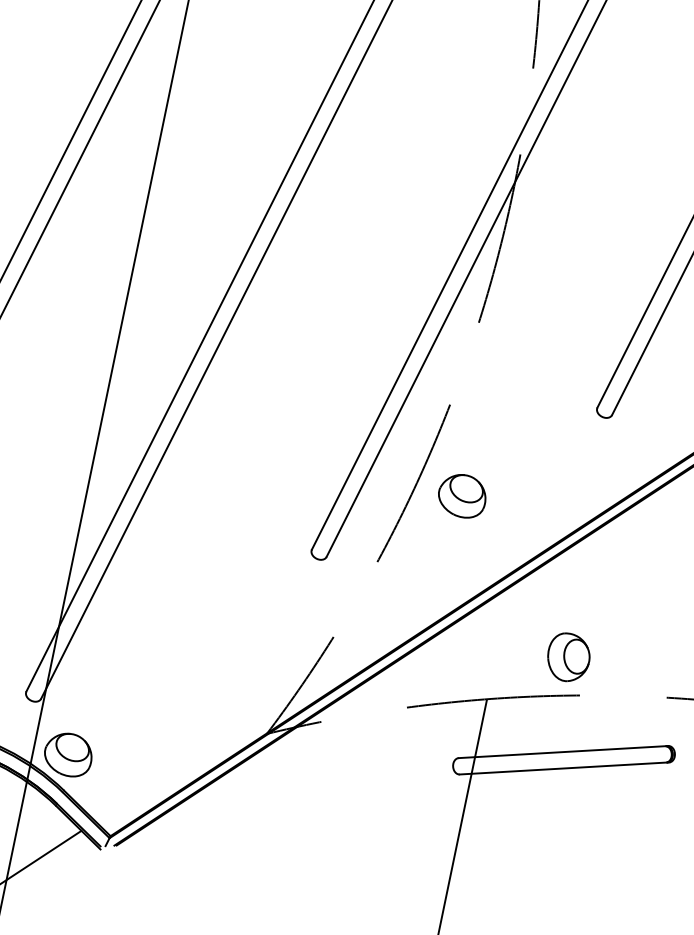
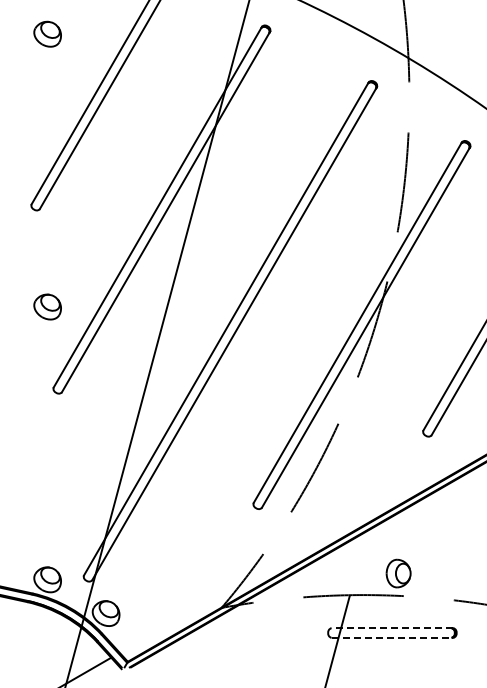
part: (462, 495) -> (342, 476), removed
line: (563, 752) -> (392, 628), solid -> dashed
line: (564, 767) -> (392, 637), solid -> dashed

